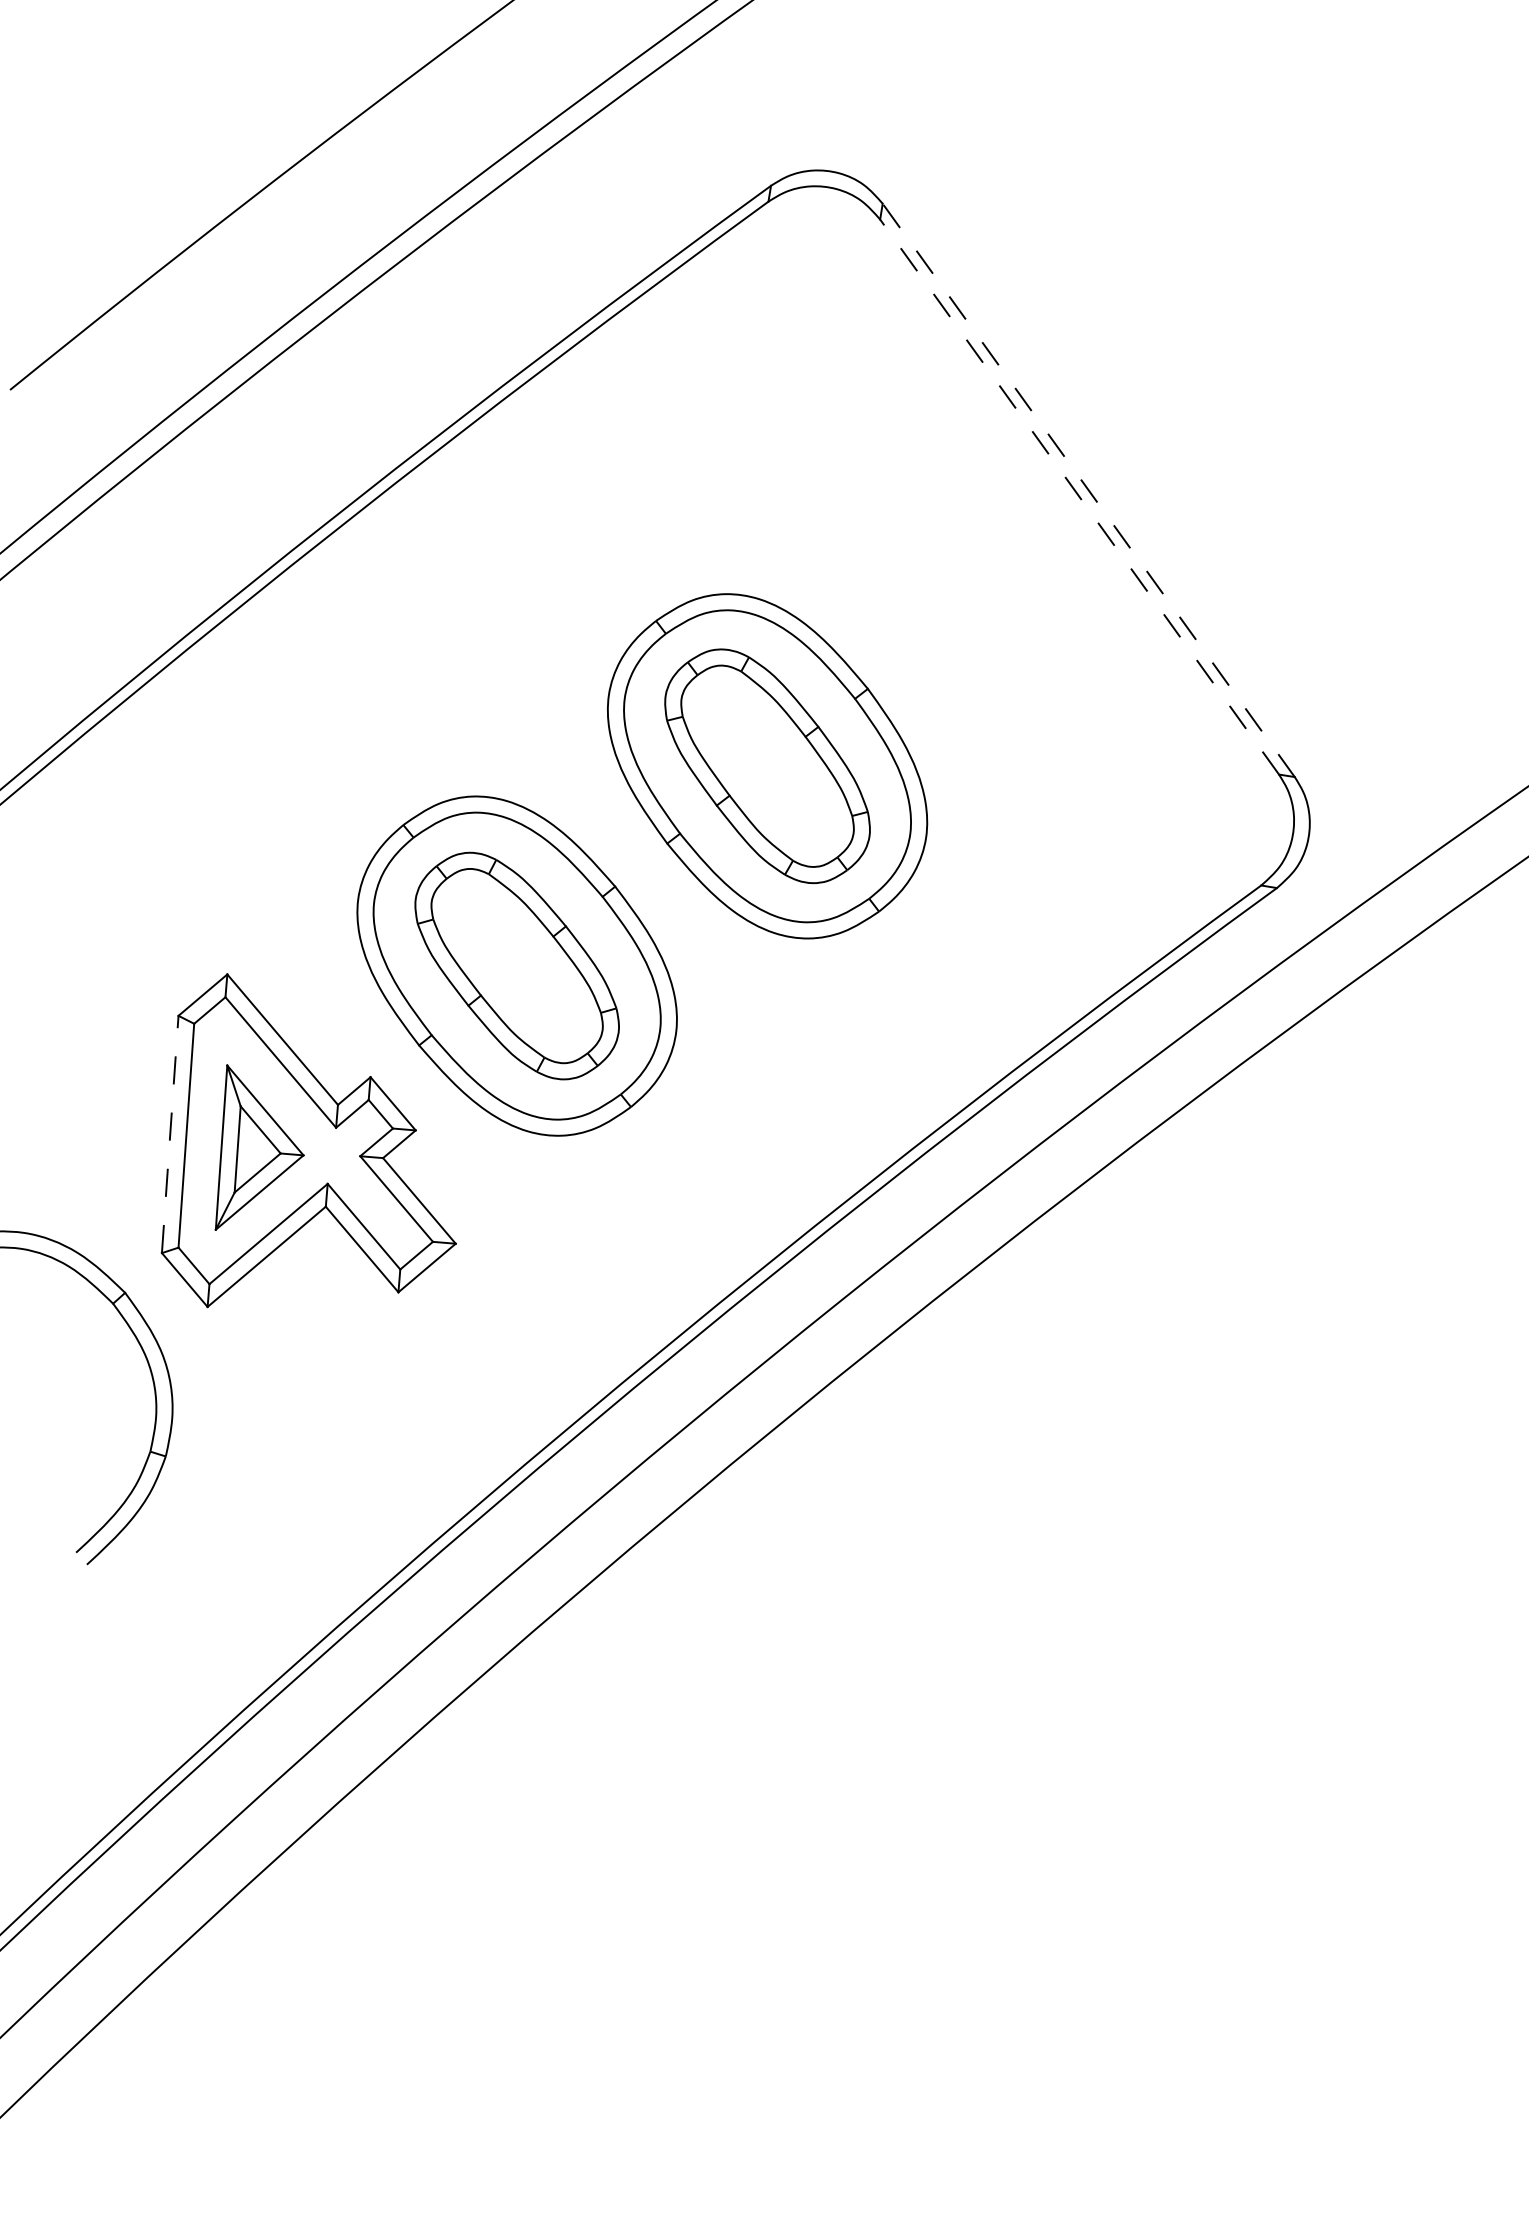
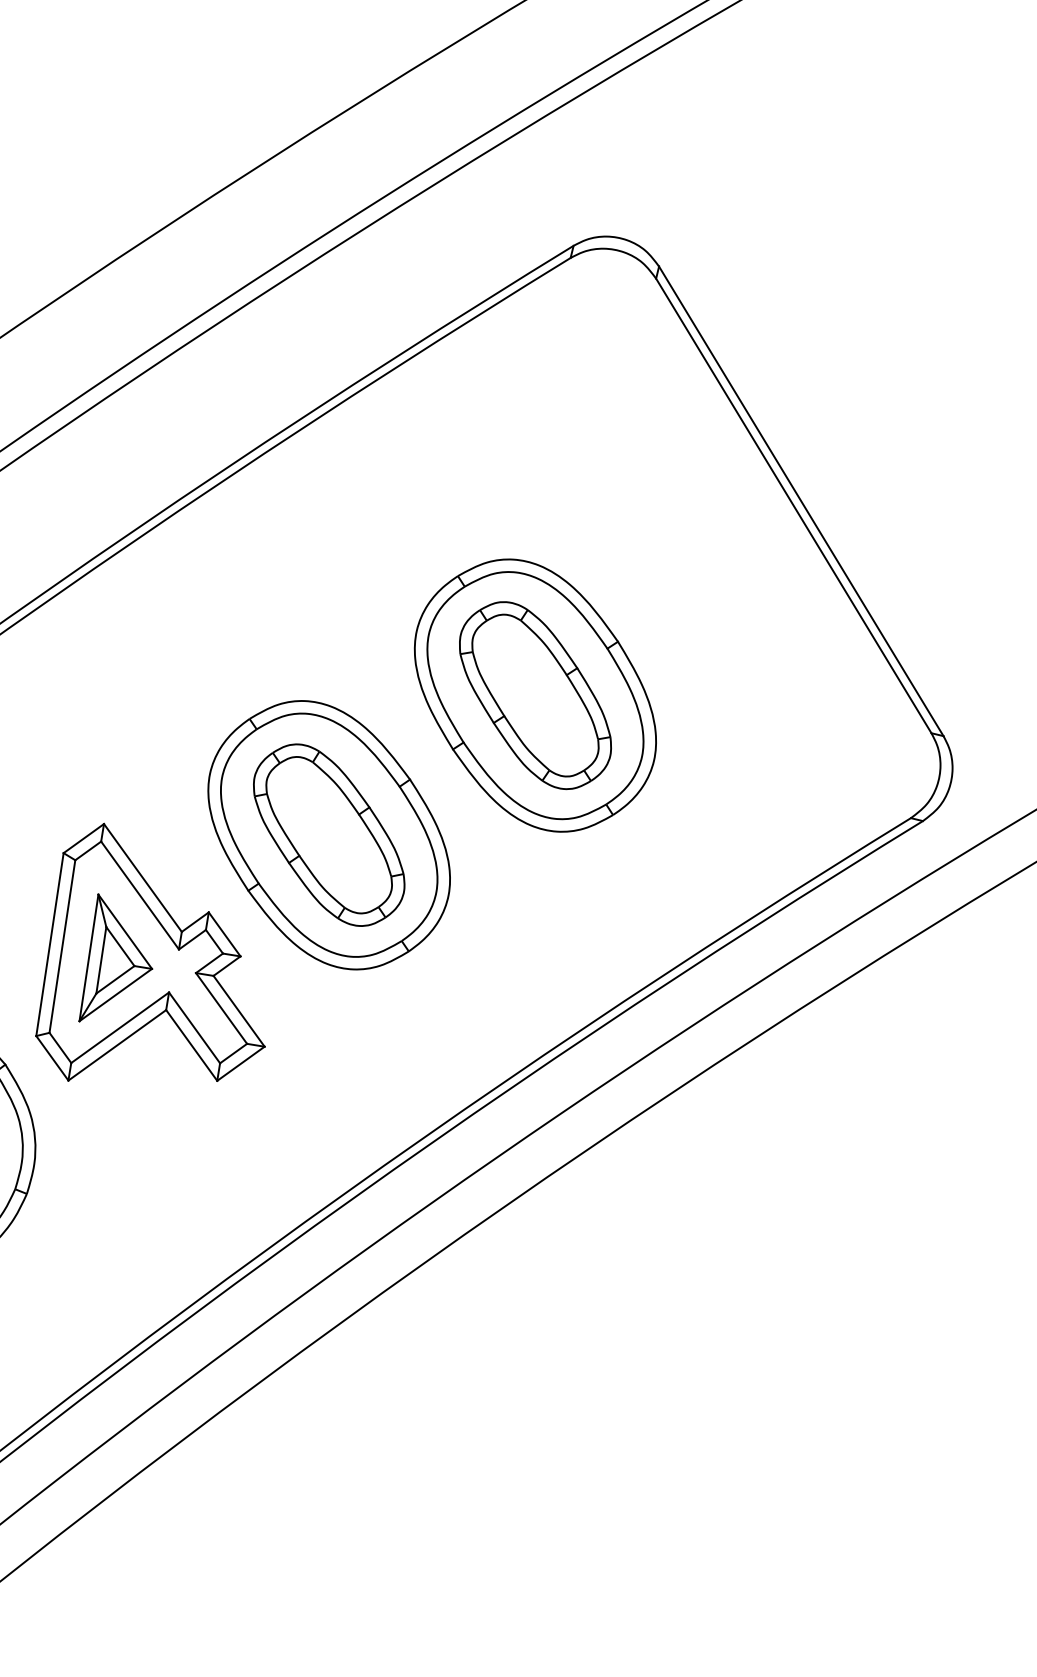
line: (1088, 490) -> (801, 501), dashed -> solid
line: (1079, 497) -> (793, 506), dashed -> solid
line: (170, 1134) -> (50, 944), dashed -> solid

